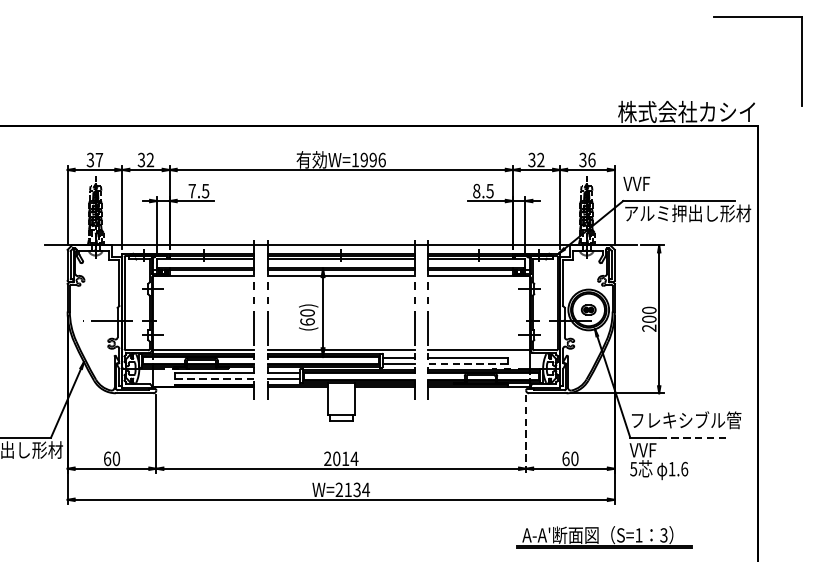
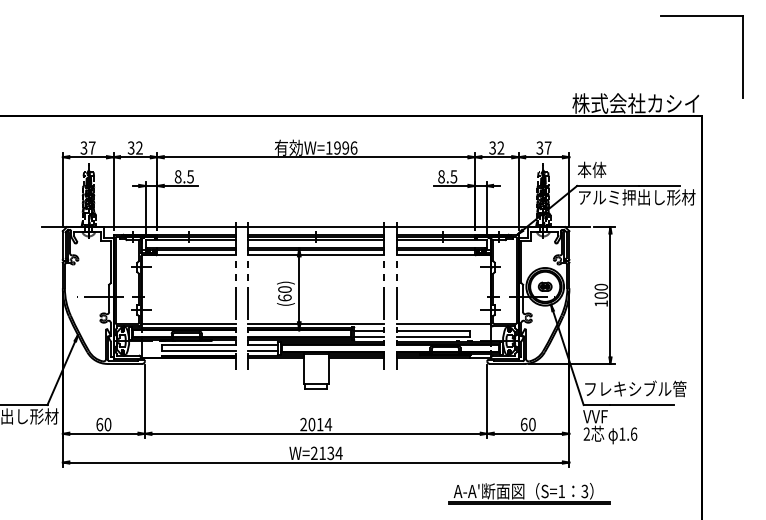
text: (591, 159) -> (547, 147), 36 -> 37
text: (638, 183) -> (591, 169), VVF -> 本体
text: (191, 190) -> (177, 176), 7.5 -> 8.5
text: (648, 327) -> (600, 303), 200 -> 100
line: (468, 363) -> (433, 336), dashed -> solid
line: (214, 378) -> (198, 350), dashed -> solid
line: (526, 434) -> (487, 402), dashed -> solid
line: (693, 438) -> (642, 405), dashed -> solid
text: (633, 468) -> (586, 433), 5 -> 2
part: (604, 537) -> (529, 493), moved

